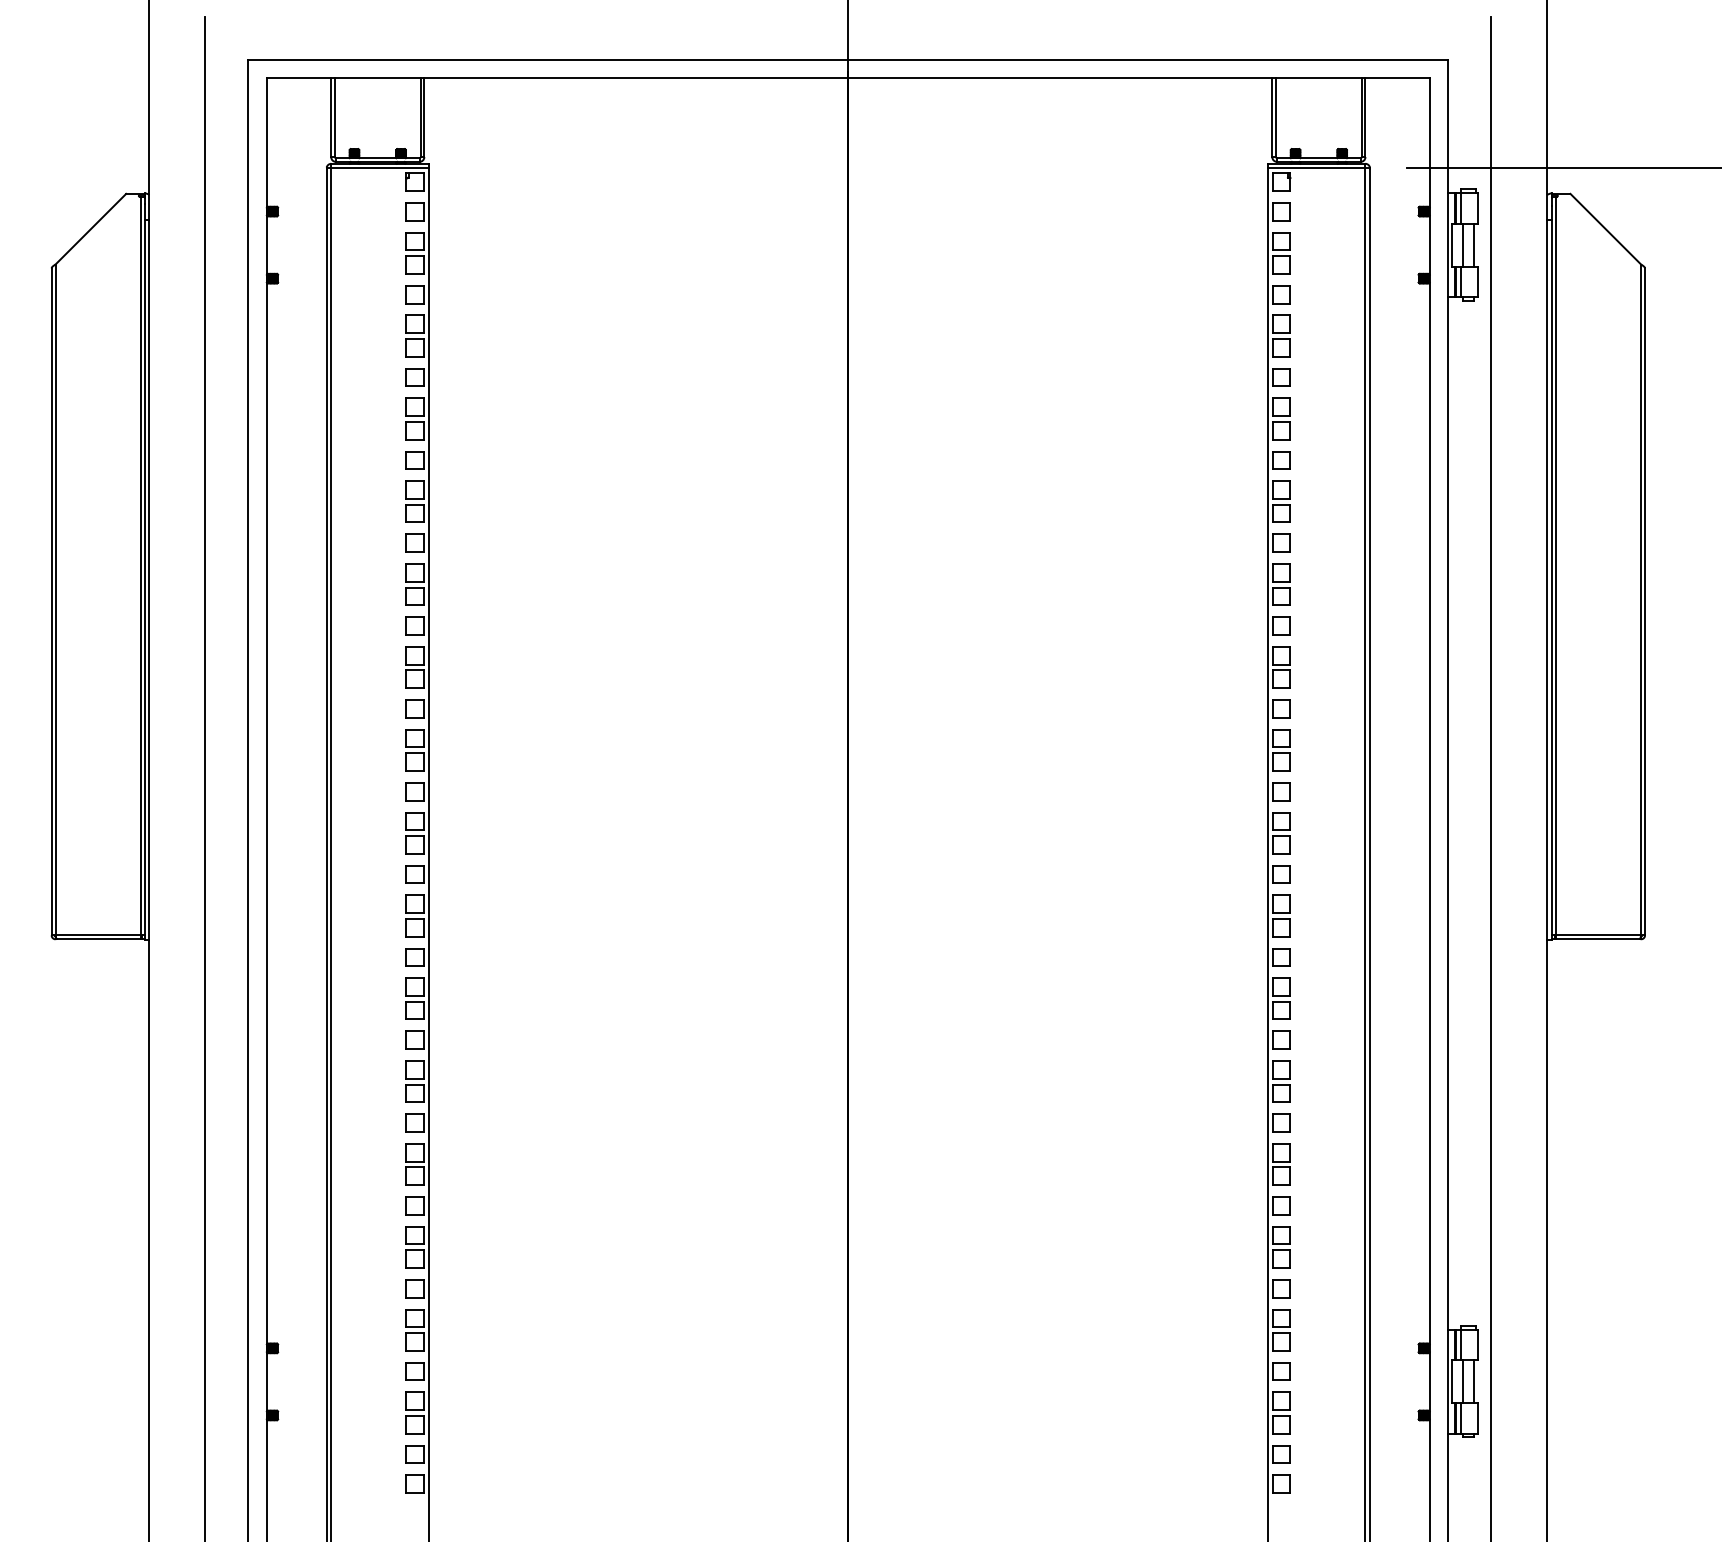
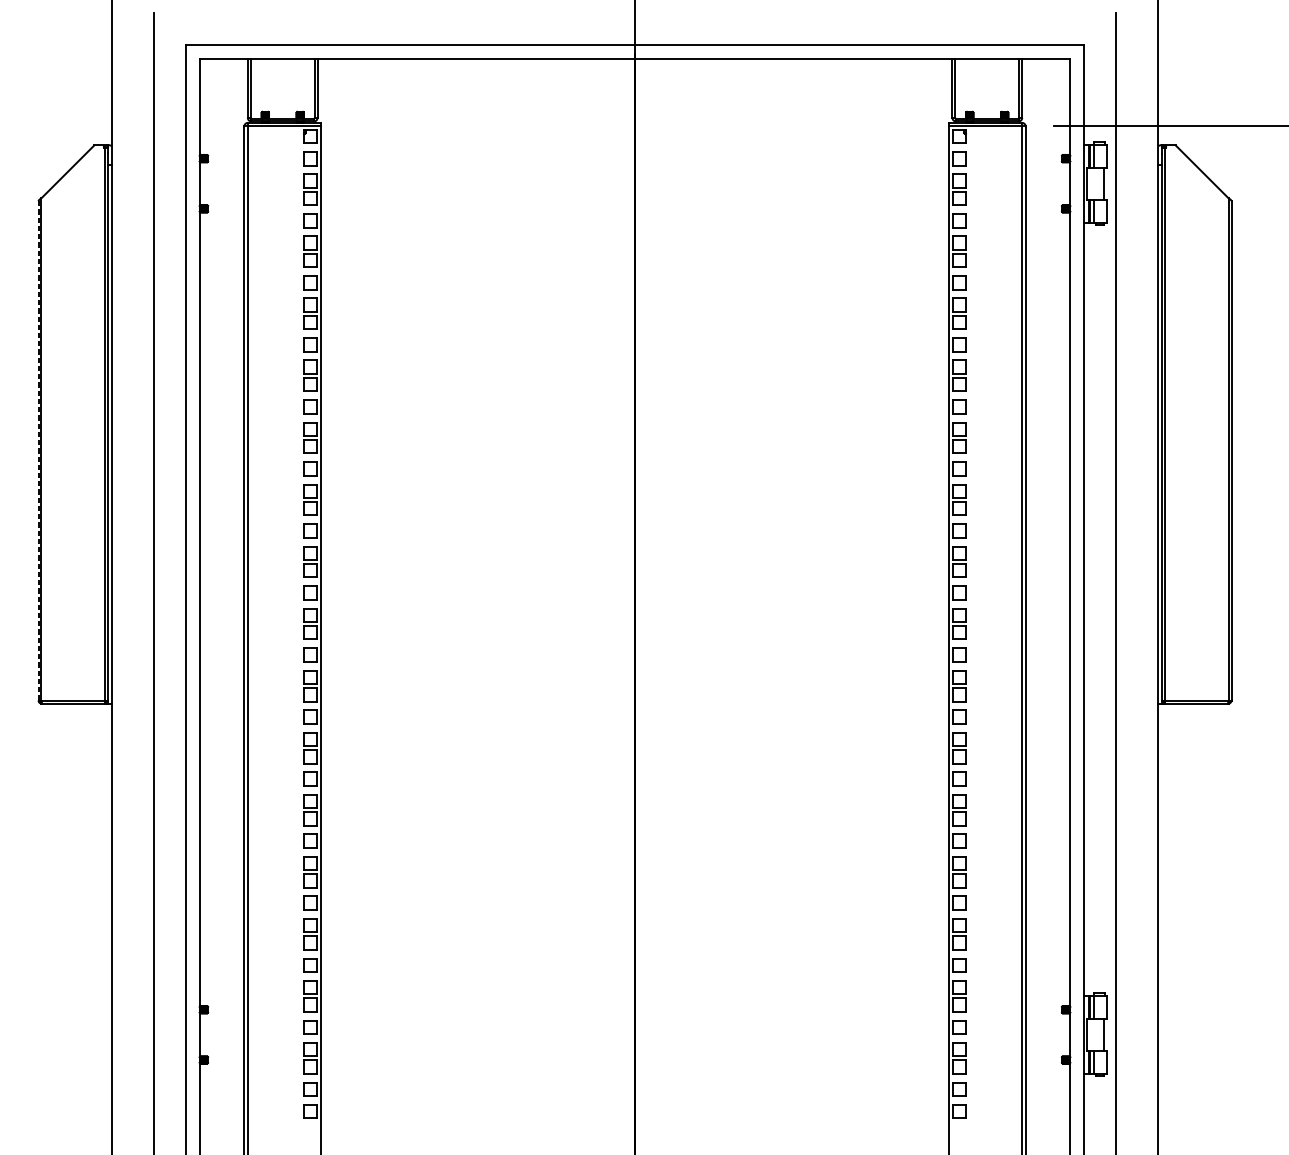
line: (1463, 244) -> (1095, 183), removed
line: (51, 602) -> (38, 451), solid -> dashed
line: (1463, 1381) -> (1095, 1034), removed

